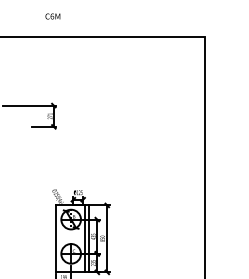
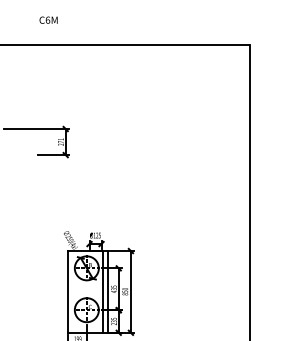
text: (52, 16) -> (48, 20), moved

